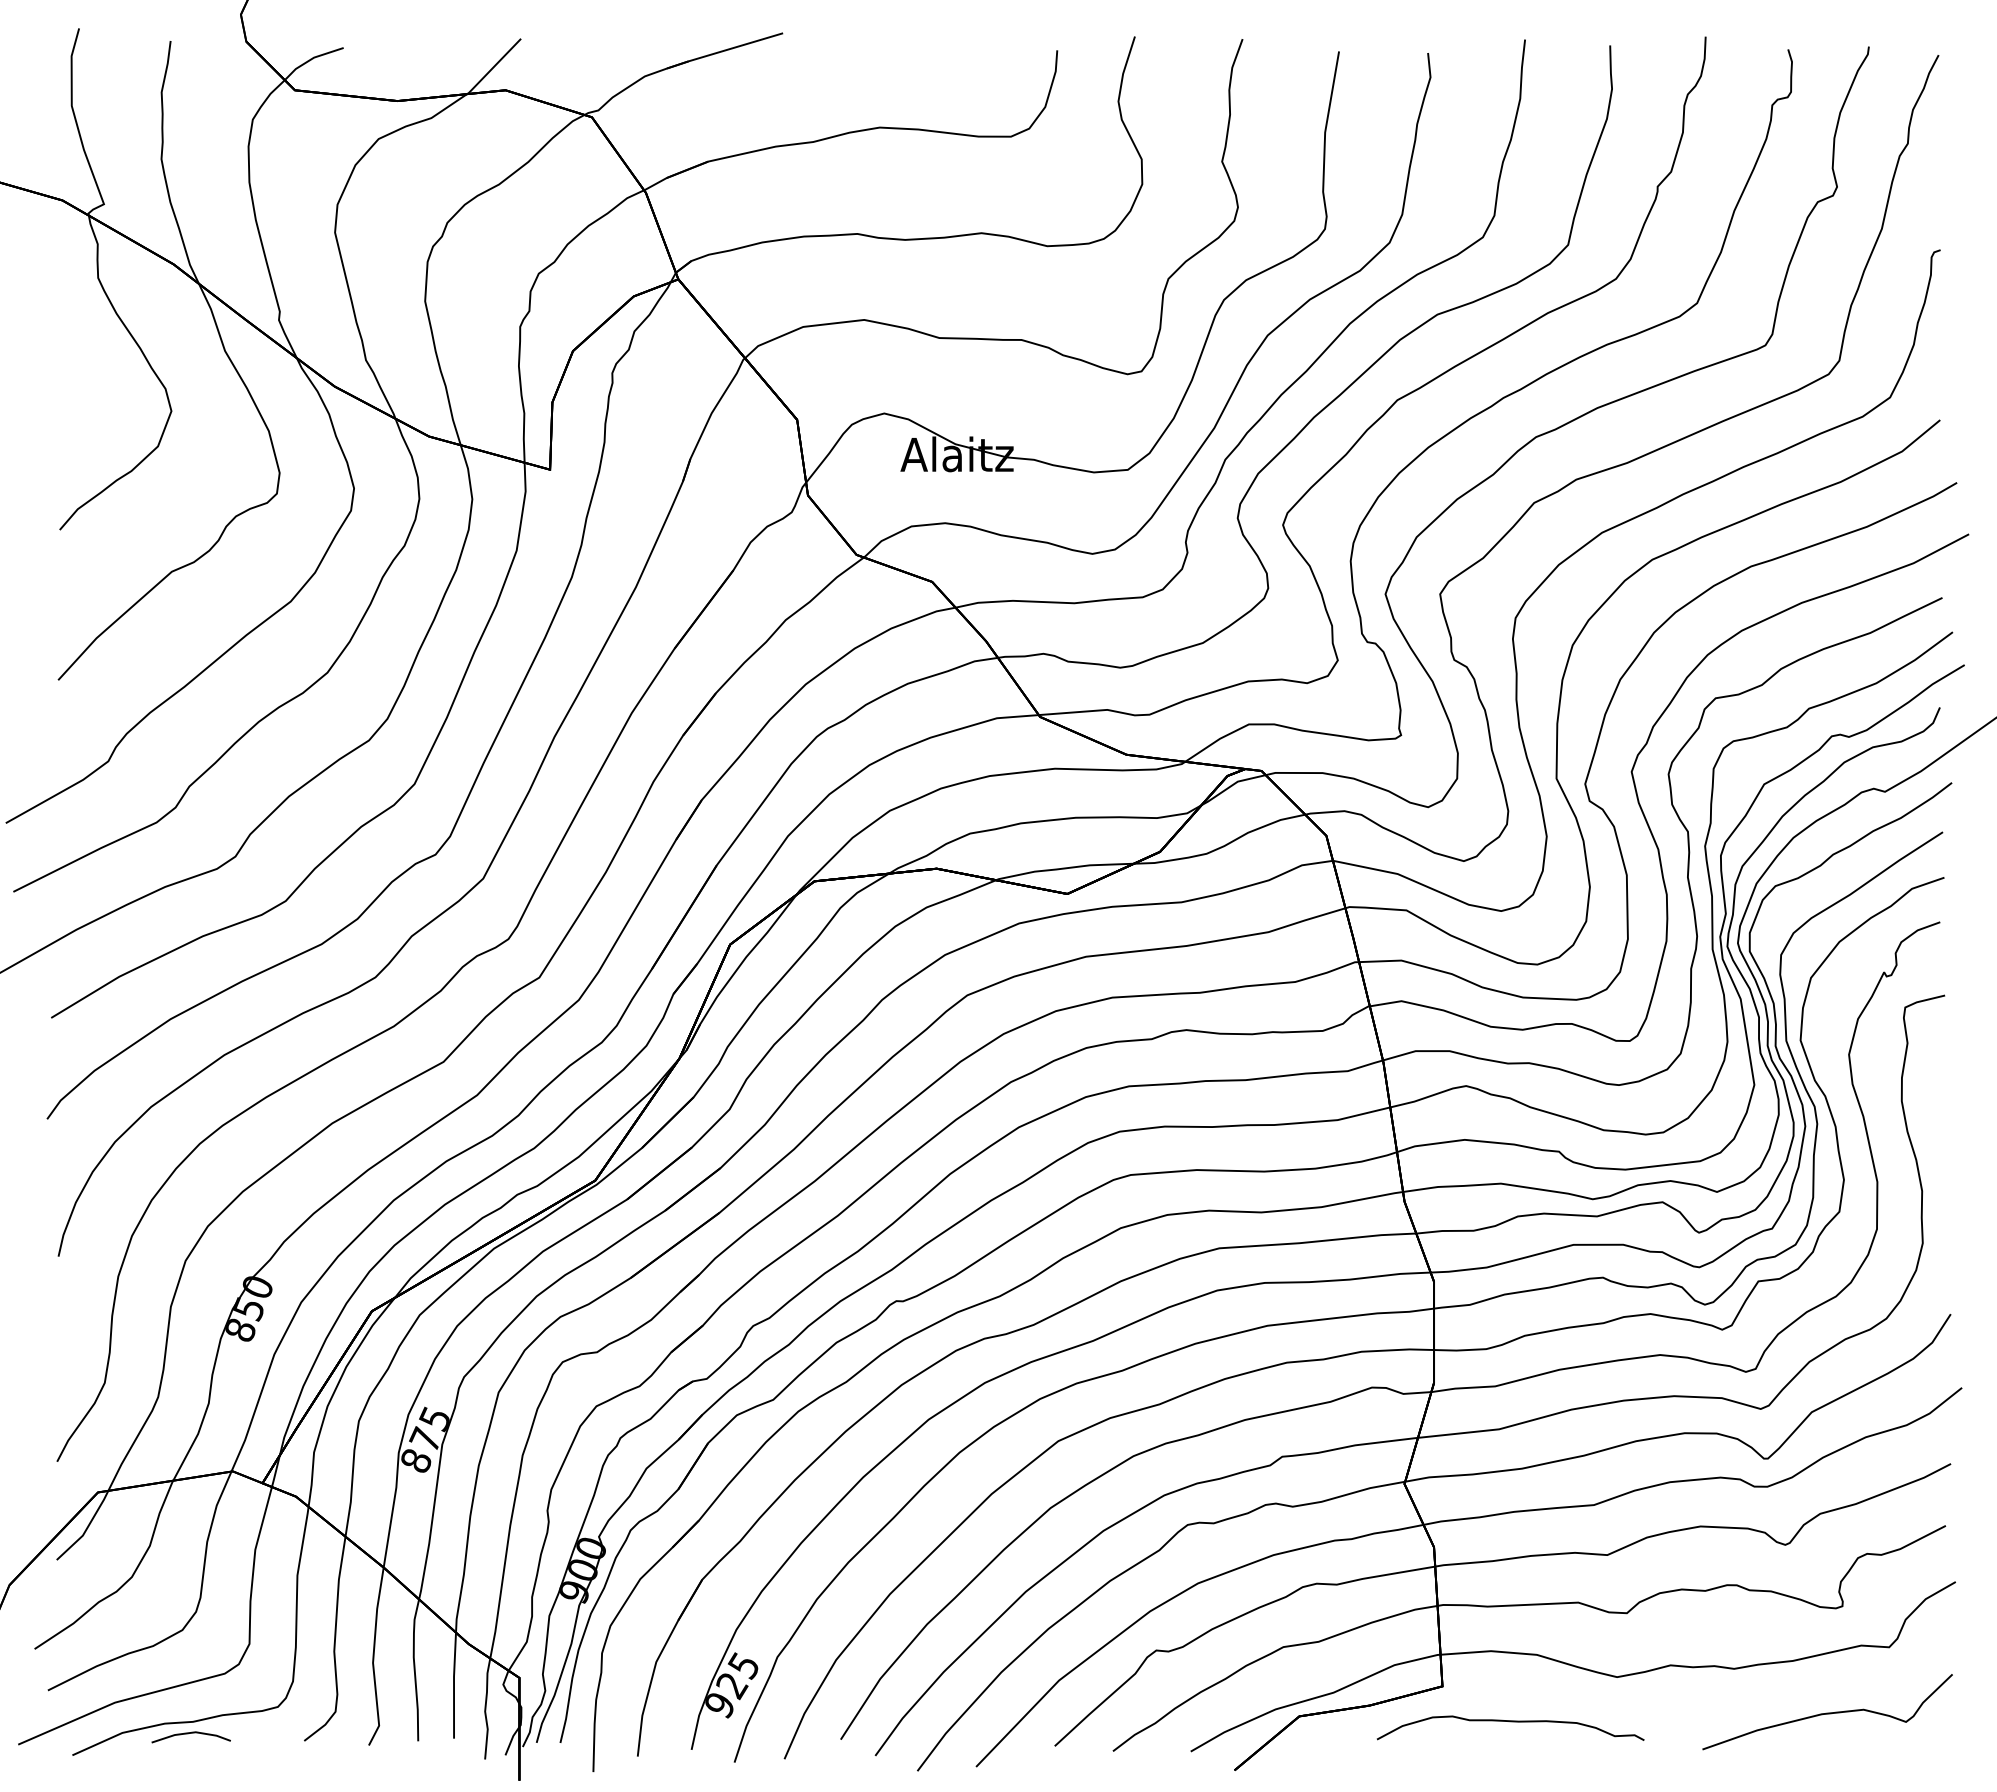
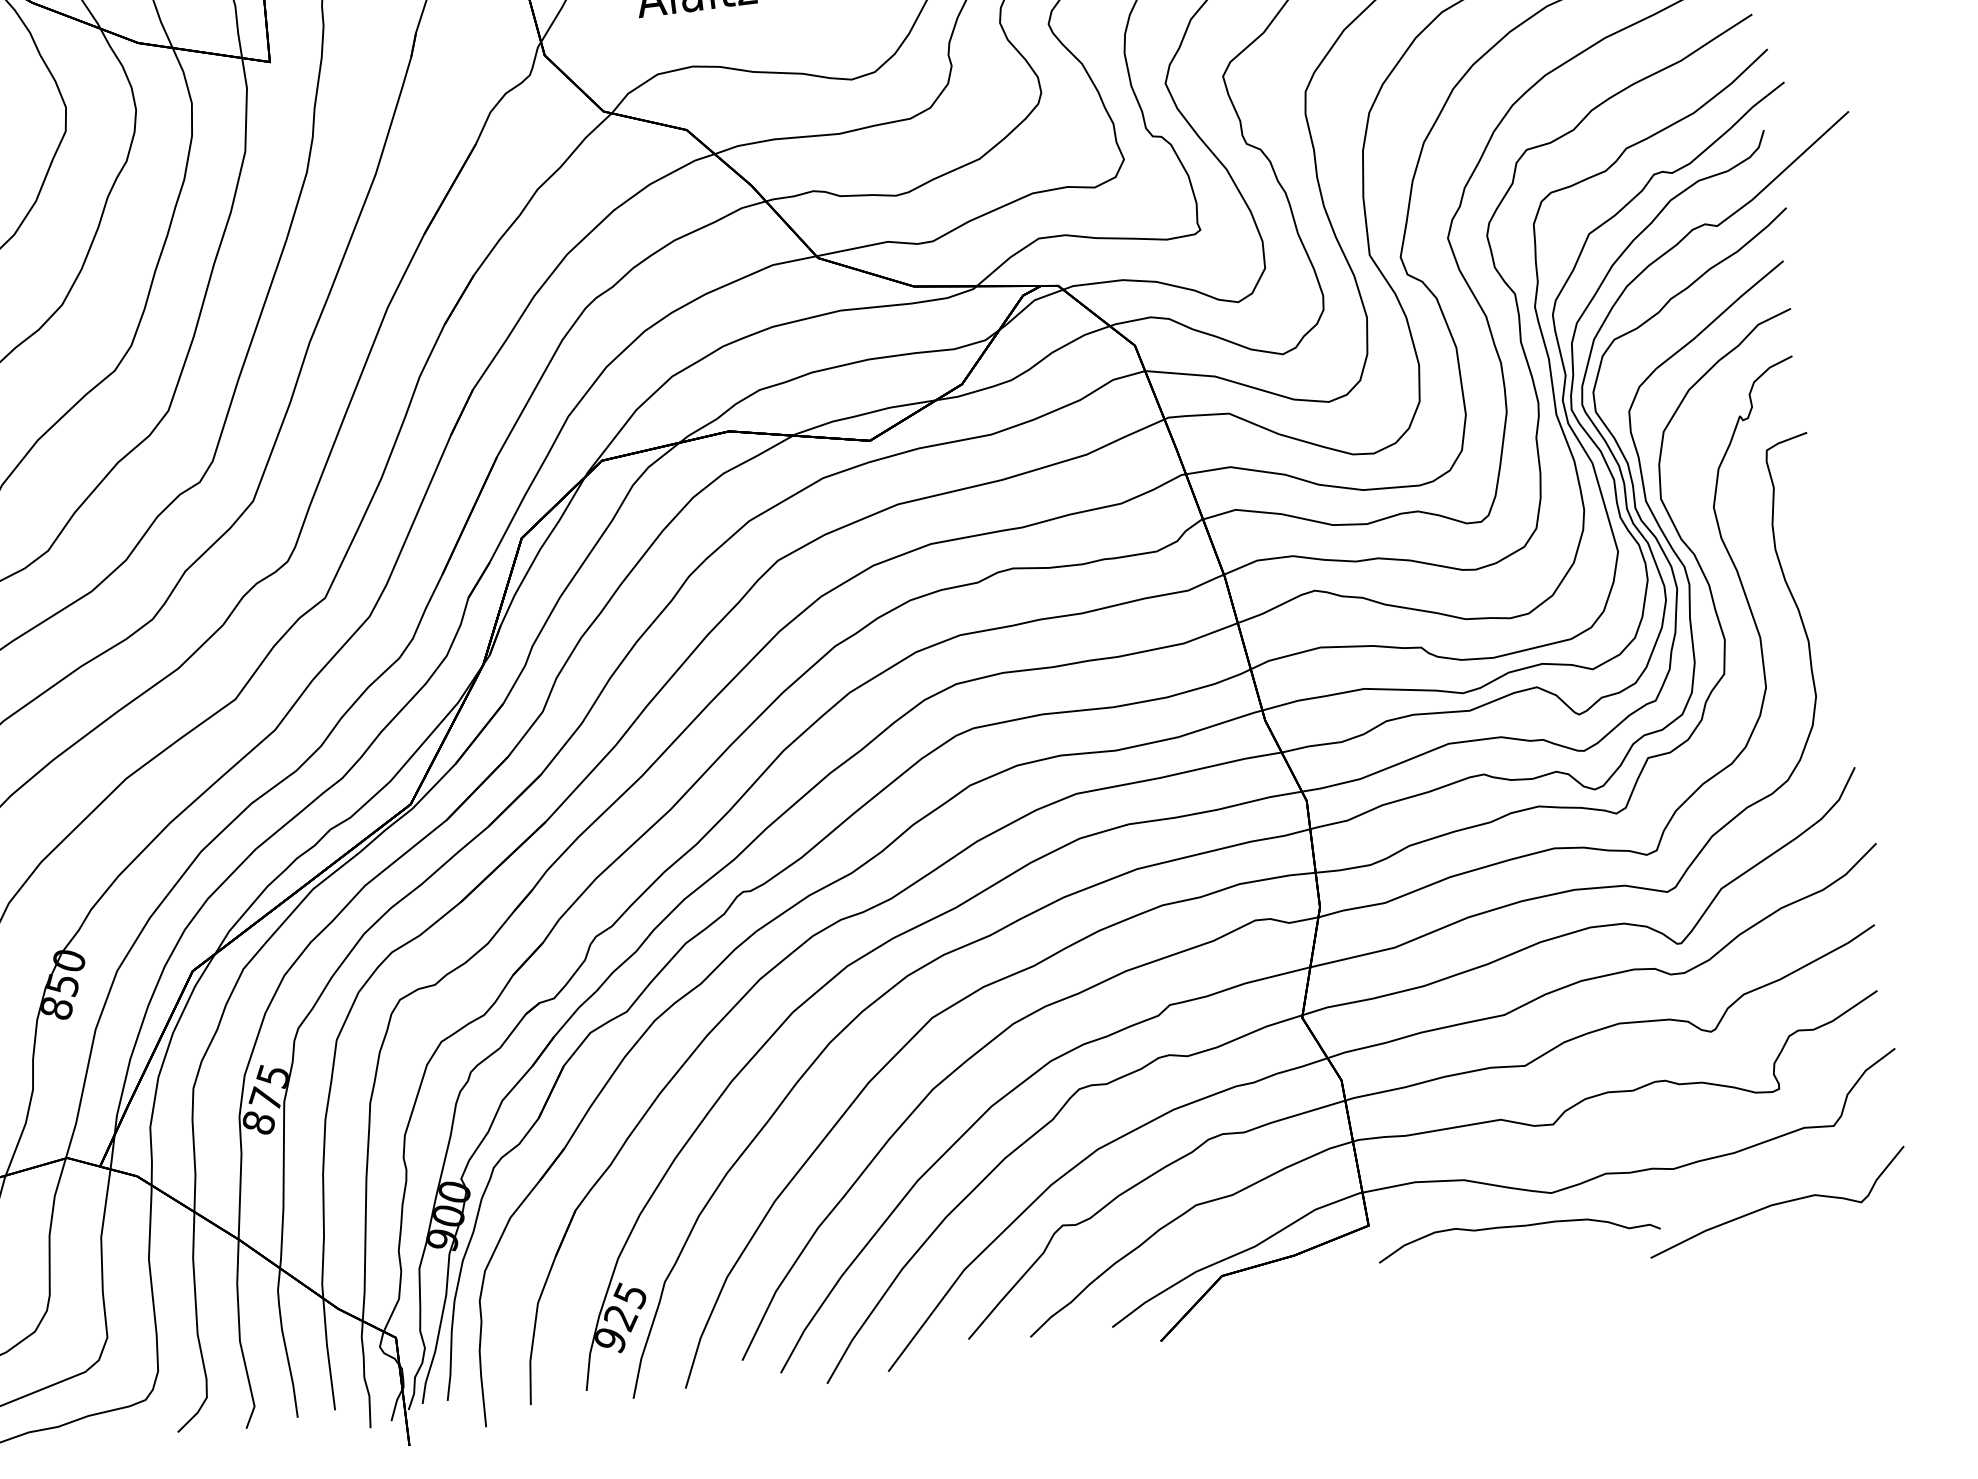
curve: (1510, 1722) -> (1517, 1227), moved
line: (188, 1734) -> (55, 1440), removed

